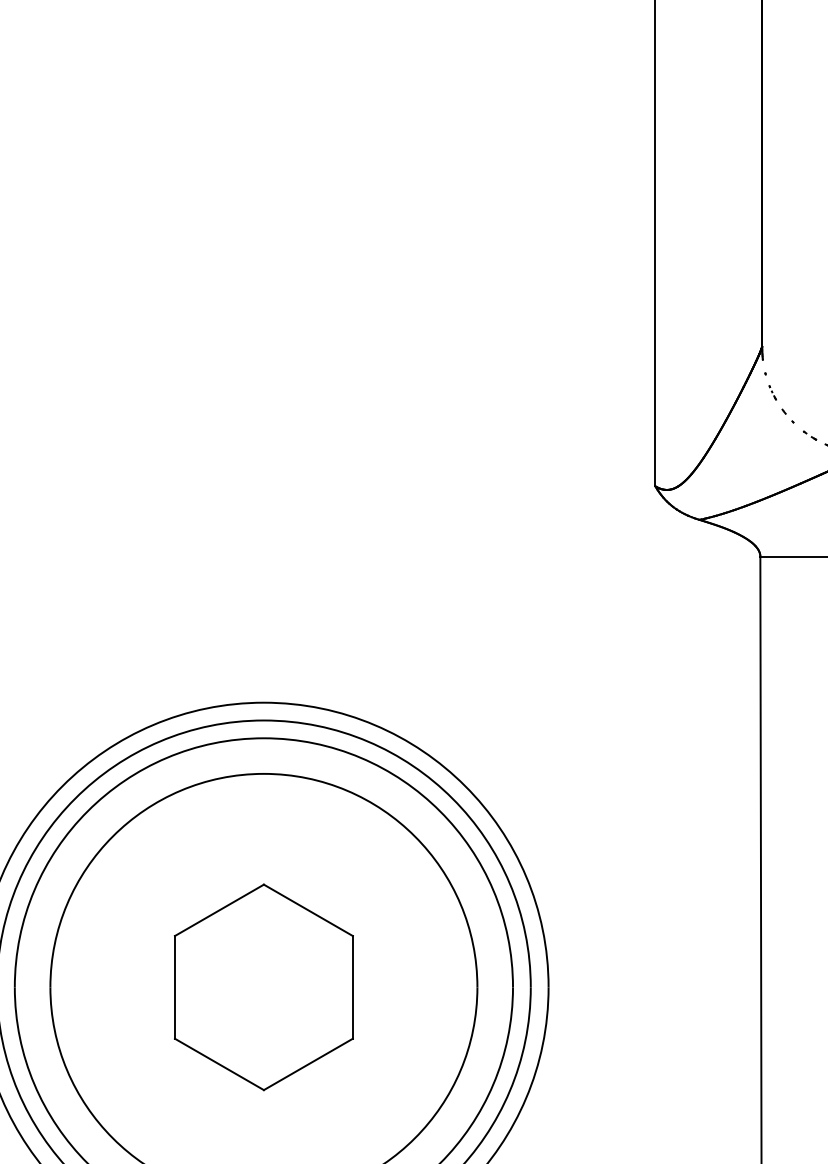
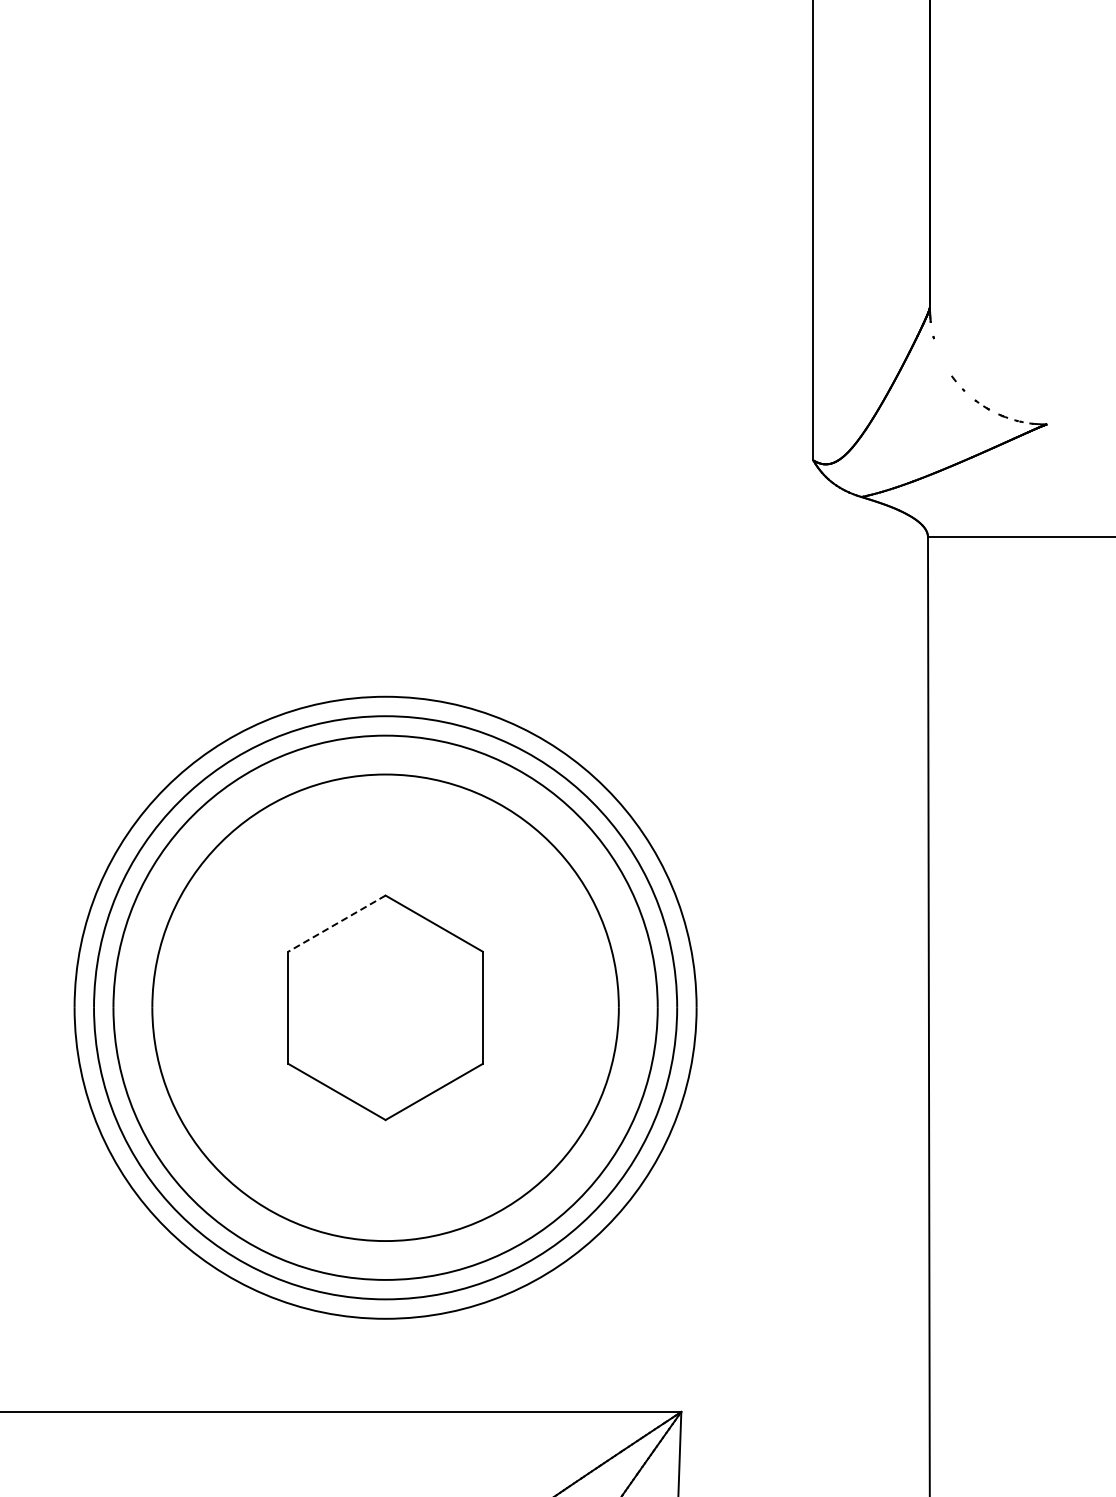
part: (772, 392) -> (941, 357), removed
line: (218, 910) -> (336, 923), solid -> dashed

